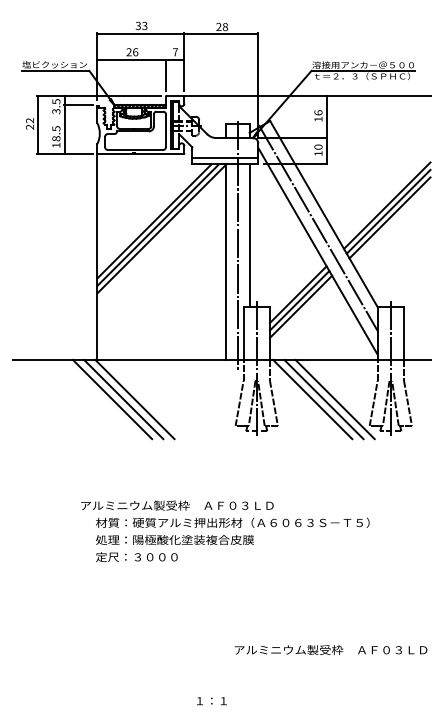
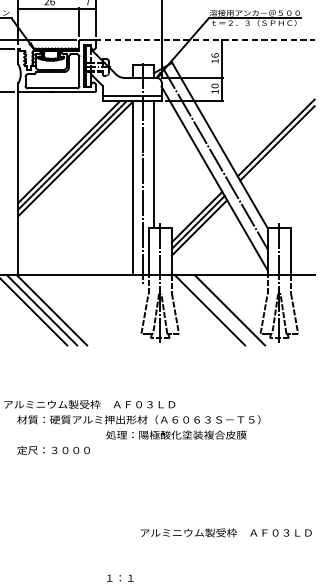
line: (307, 95) -> (205, 40), solid -> dashed
line: (389, 217) -> (278, 148), removed
line: (323, 399) -> (219, 310), removed
text: (174, 539) -> (175, 434), moved

